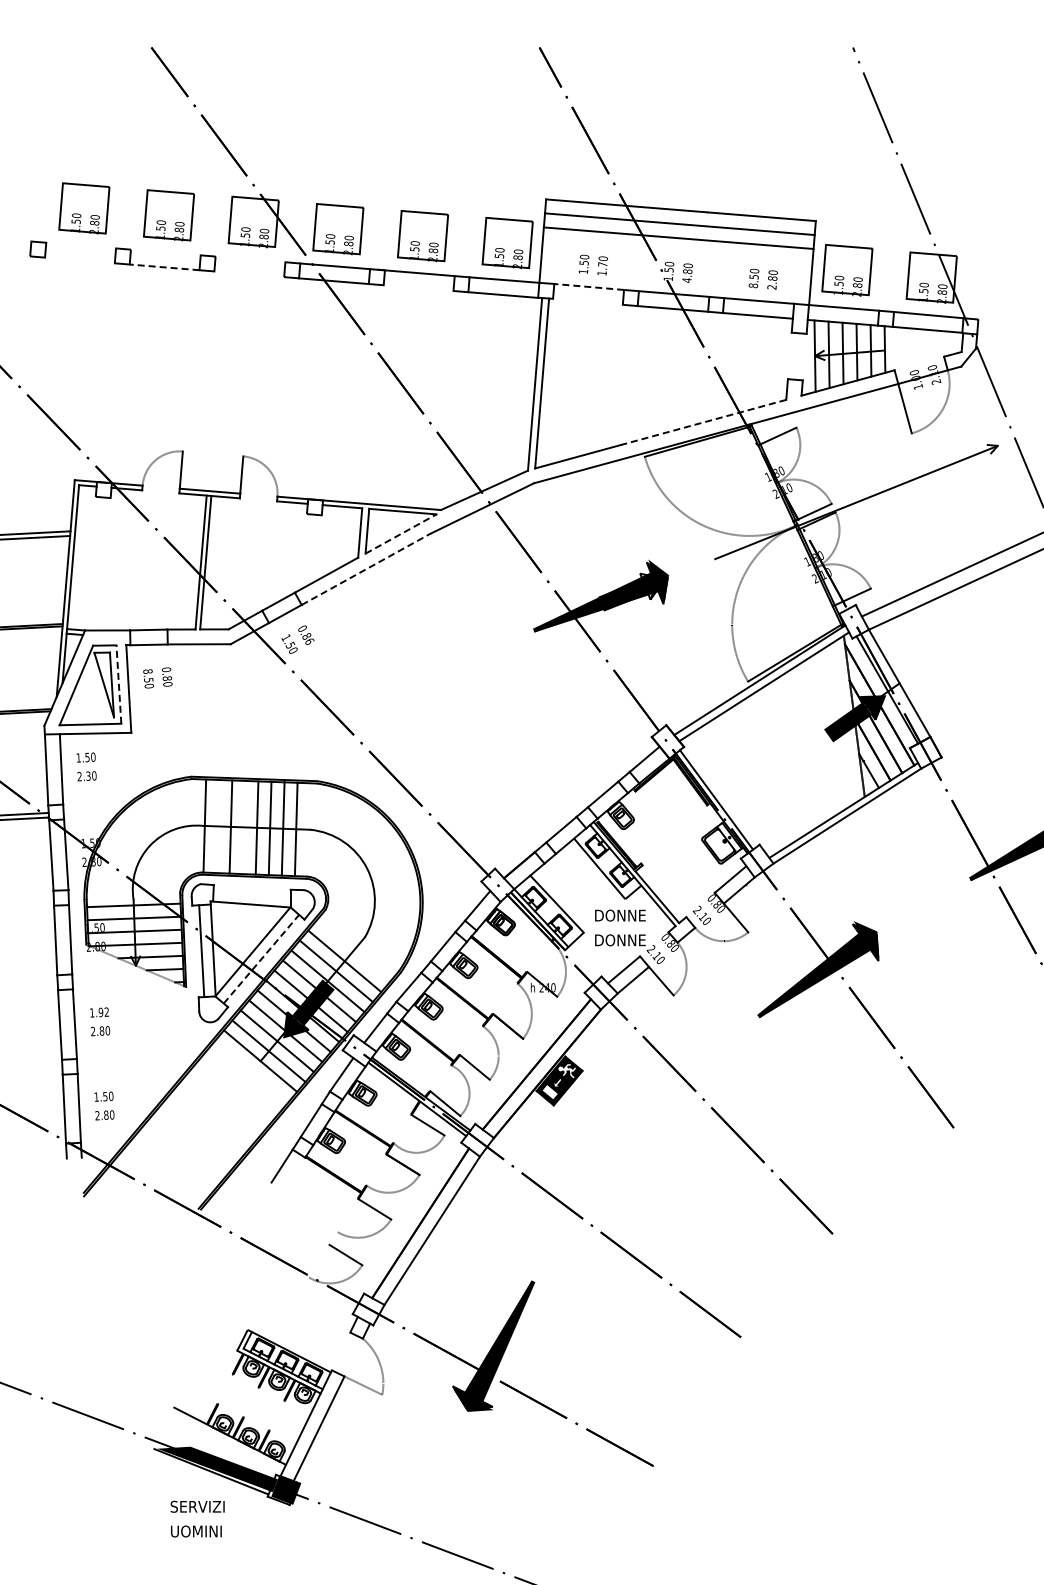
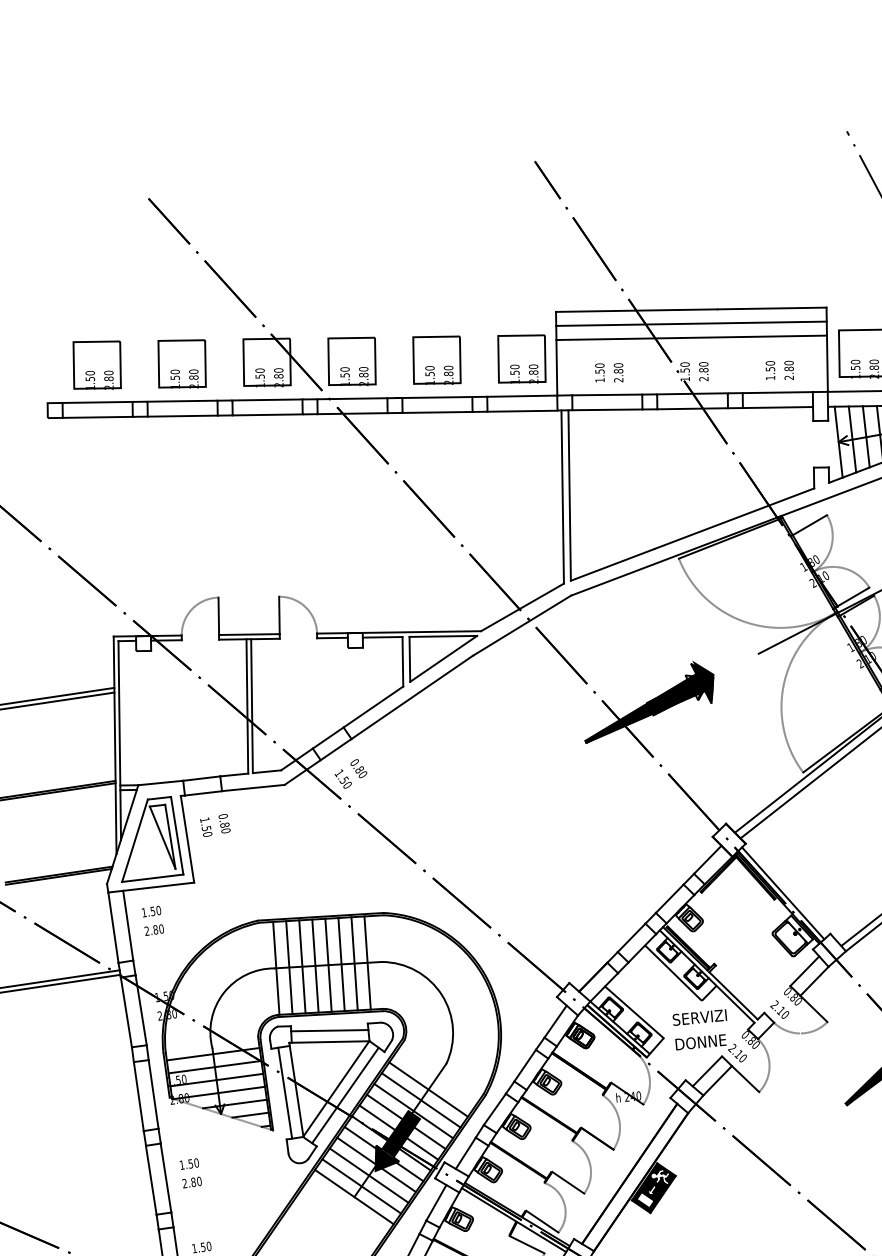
line: (81, 245) -> (97, 402), added
line: (165, 252) -> (182, 401), added
line: (250, 259) -> (267, 400), added
line: (79, 260) -> (97, 417), added
line: (164, 267) -> (182, 416), dashed -> solid
text: (602, 268) -> (618, 375), 1.70 -> 2.80
line: (249, 274) -> (267, 415), added
text: (686, 280) -> (703, 379), 4.80 -> 2.80
text: (753, 285) -> (770, 377), 8.50 -> 1.50
line: (588, 286) -> (606, 394), dashed -> solid
line: (418, 288) -> (437, 412), added
line: (587, 301) -> (606, 409), added
line: (703, 422) -> (734, 518), dashed -> solid
line: (401, 534) -> (444, 659), dashed -> solid
line: (366, 569) -> (412, 697), dashed -> solid
text: (310, 641) -> (363, 774), 0.86 -> 0.80
text: (147, 671) -> (204, 820), 8.50 -> 1.50
line: (118, 684) -> (176, 835), dashed -> solid
text: (88, 775) -> (155, 929), 2.30 -> 2.80
line: (217, 826) -> (288, 967), added
line: (243, 827) -> (314, 966), added
line: (251, 893) -> (329, 1031), added
text: (621, 915) -> (699, 1017), DONNE -> SERVIZI
line: (261, 958) -> (345, 1094), dashed -> solid
text: (103, 1011) -> (193, 1162), 1.92 -> 1.50

